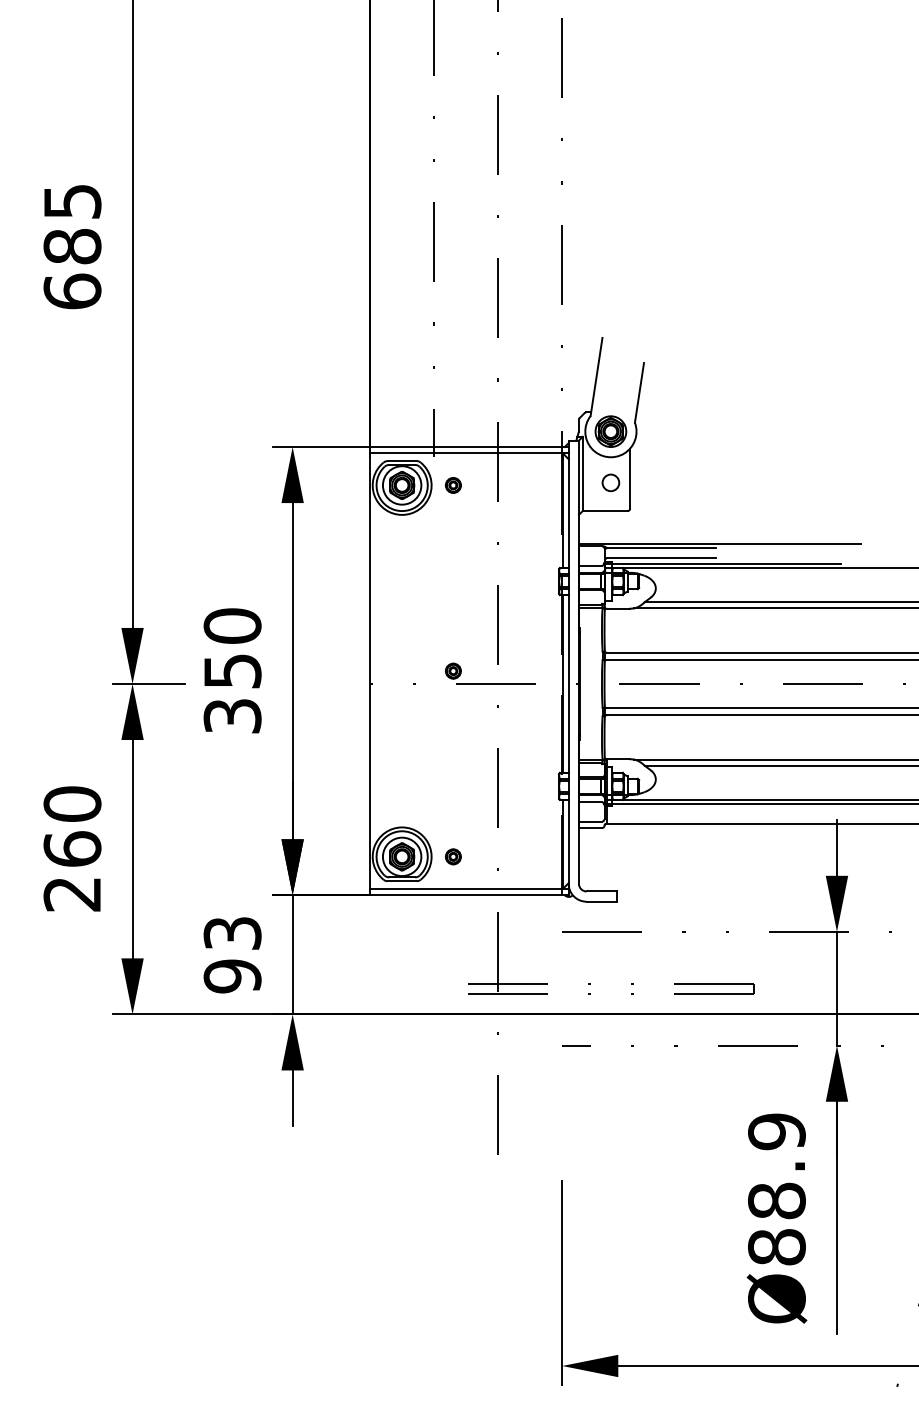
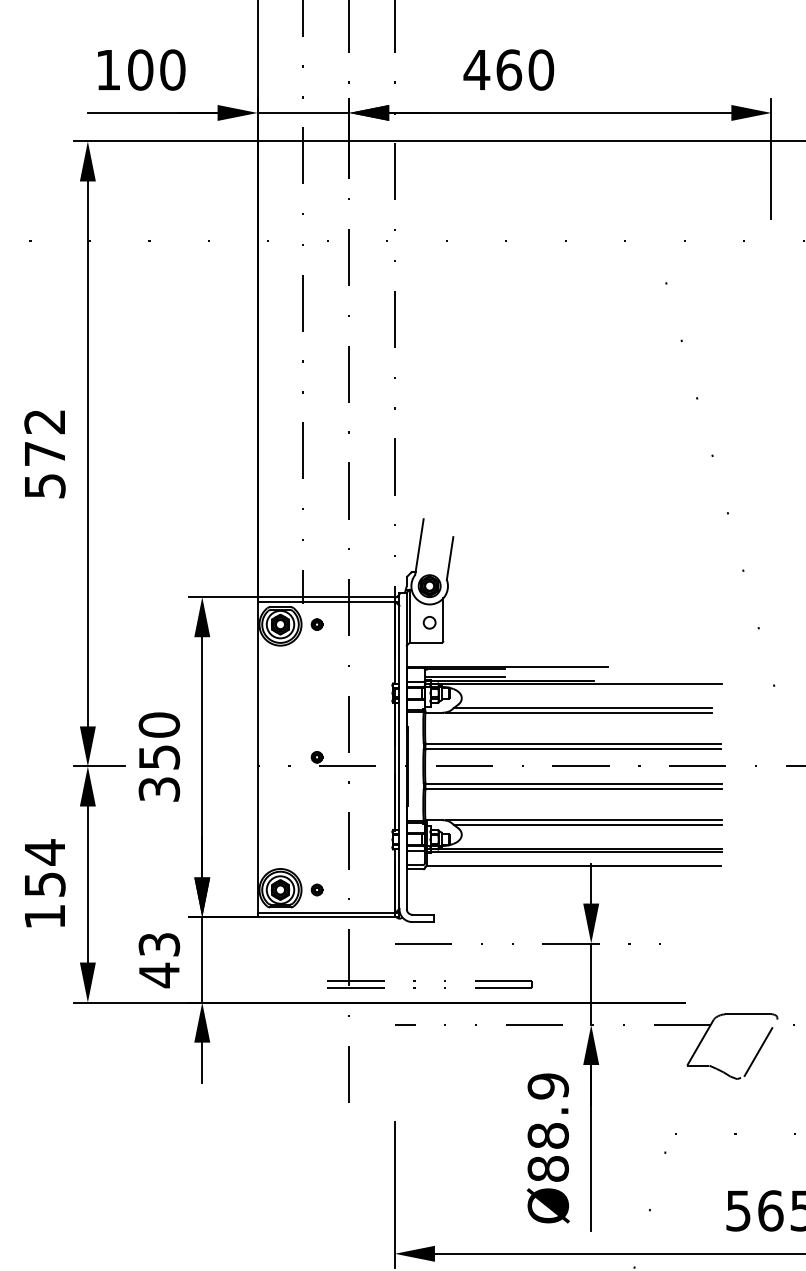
text: (71, 247) -> (44, 454), 685 -> 572
text: (71, 849) -> (44, 884), 260 -> 154
text: (232, 976) -> (159, 975), 93 -> 43

